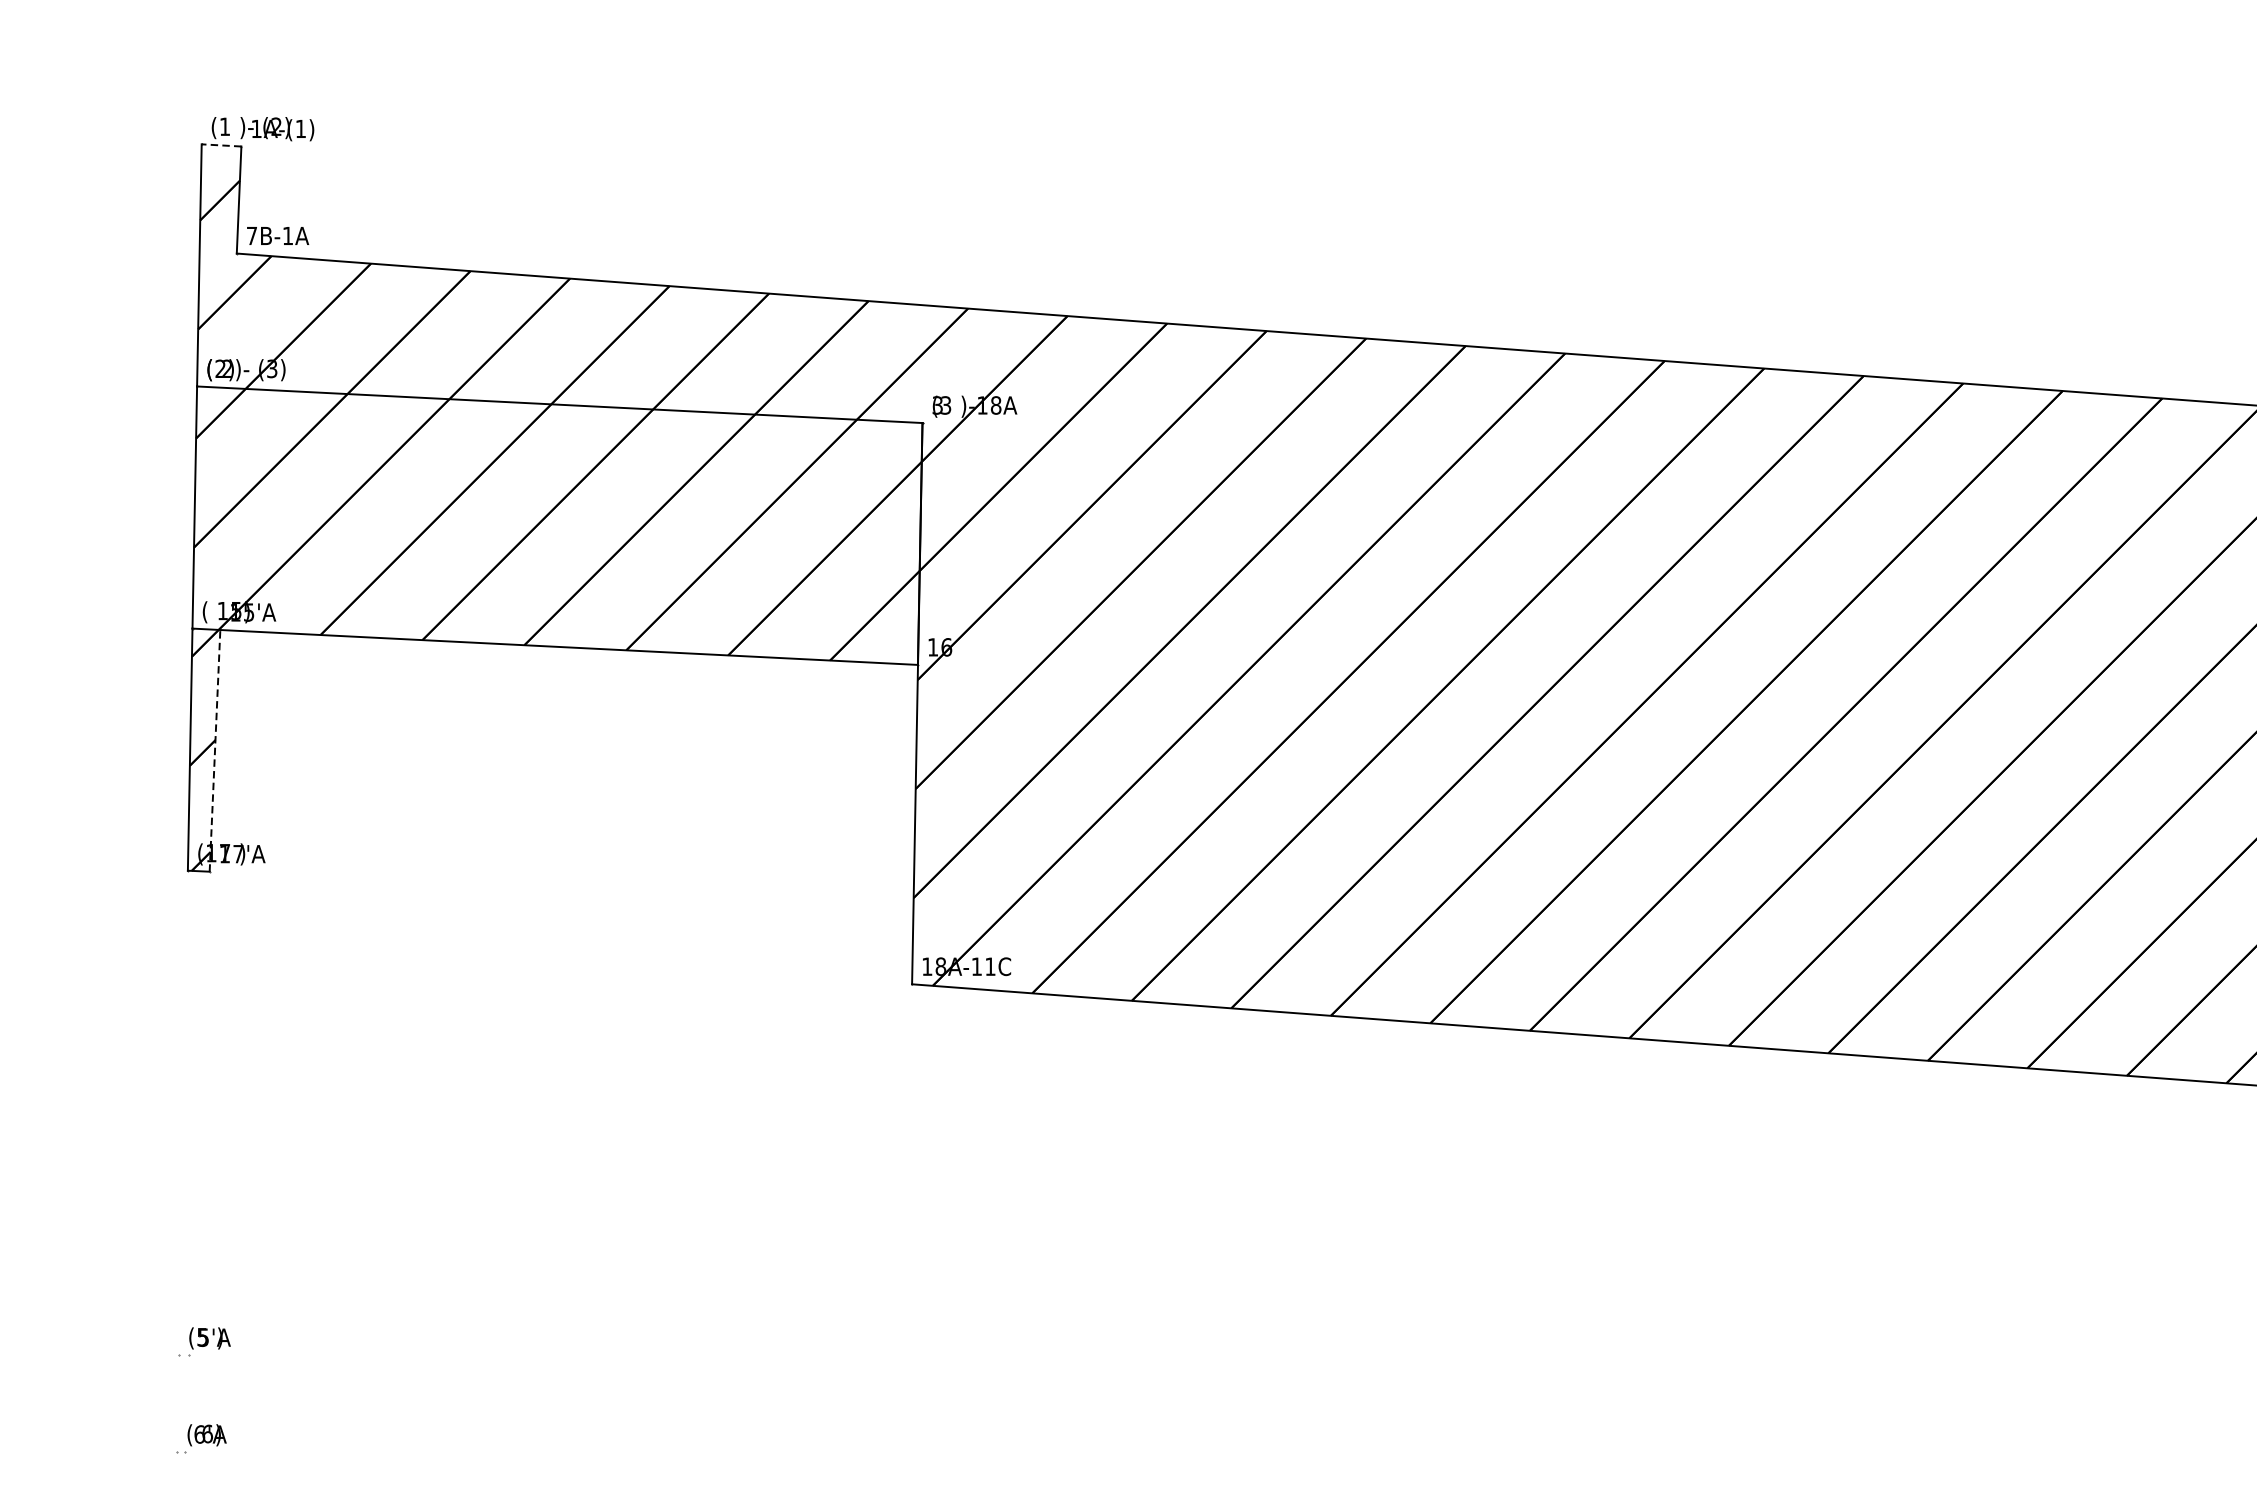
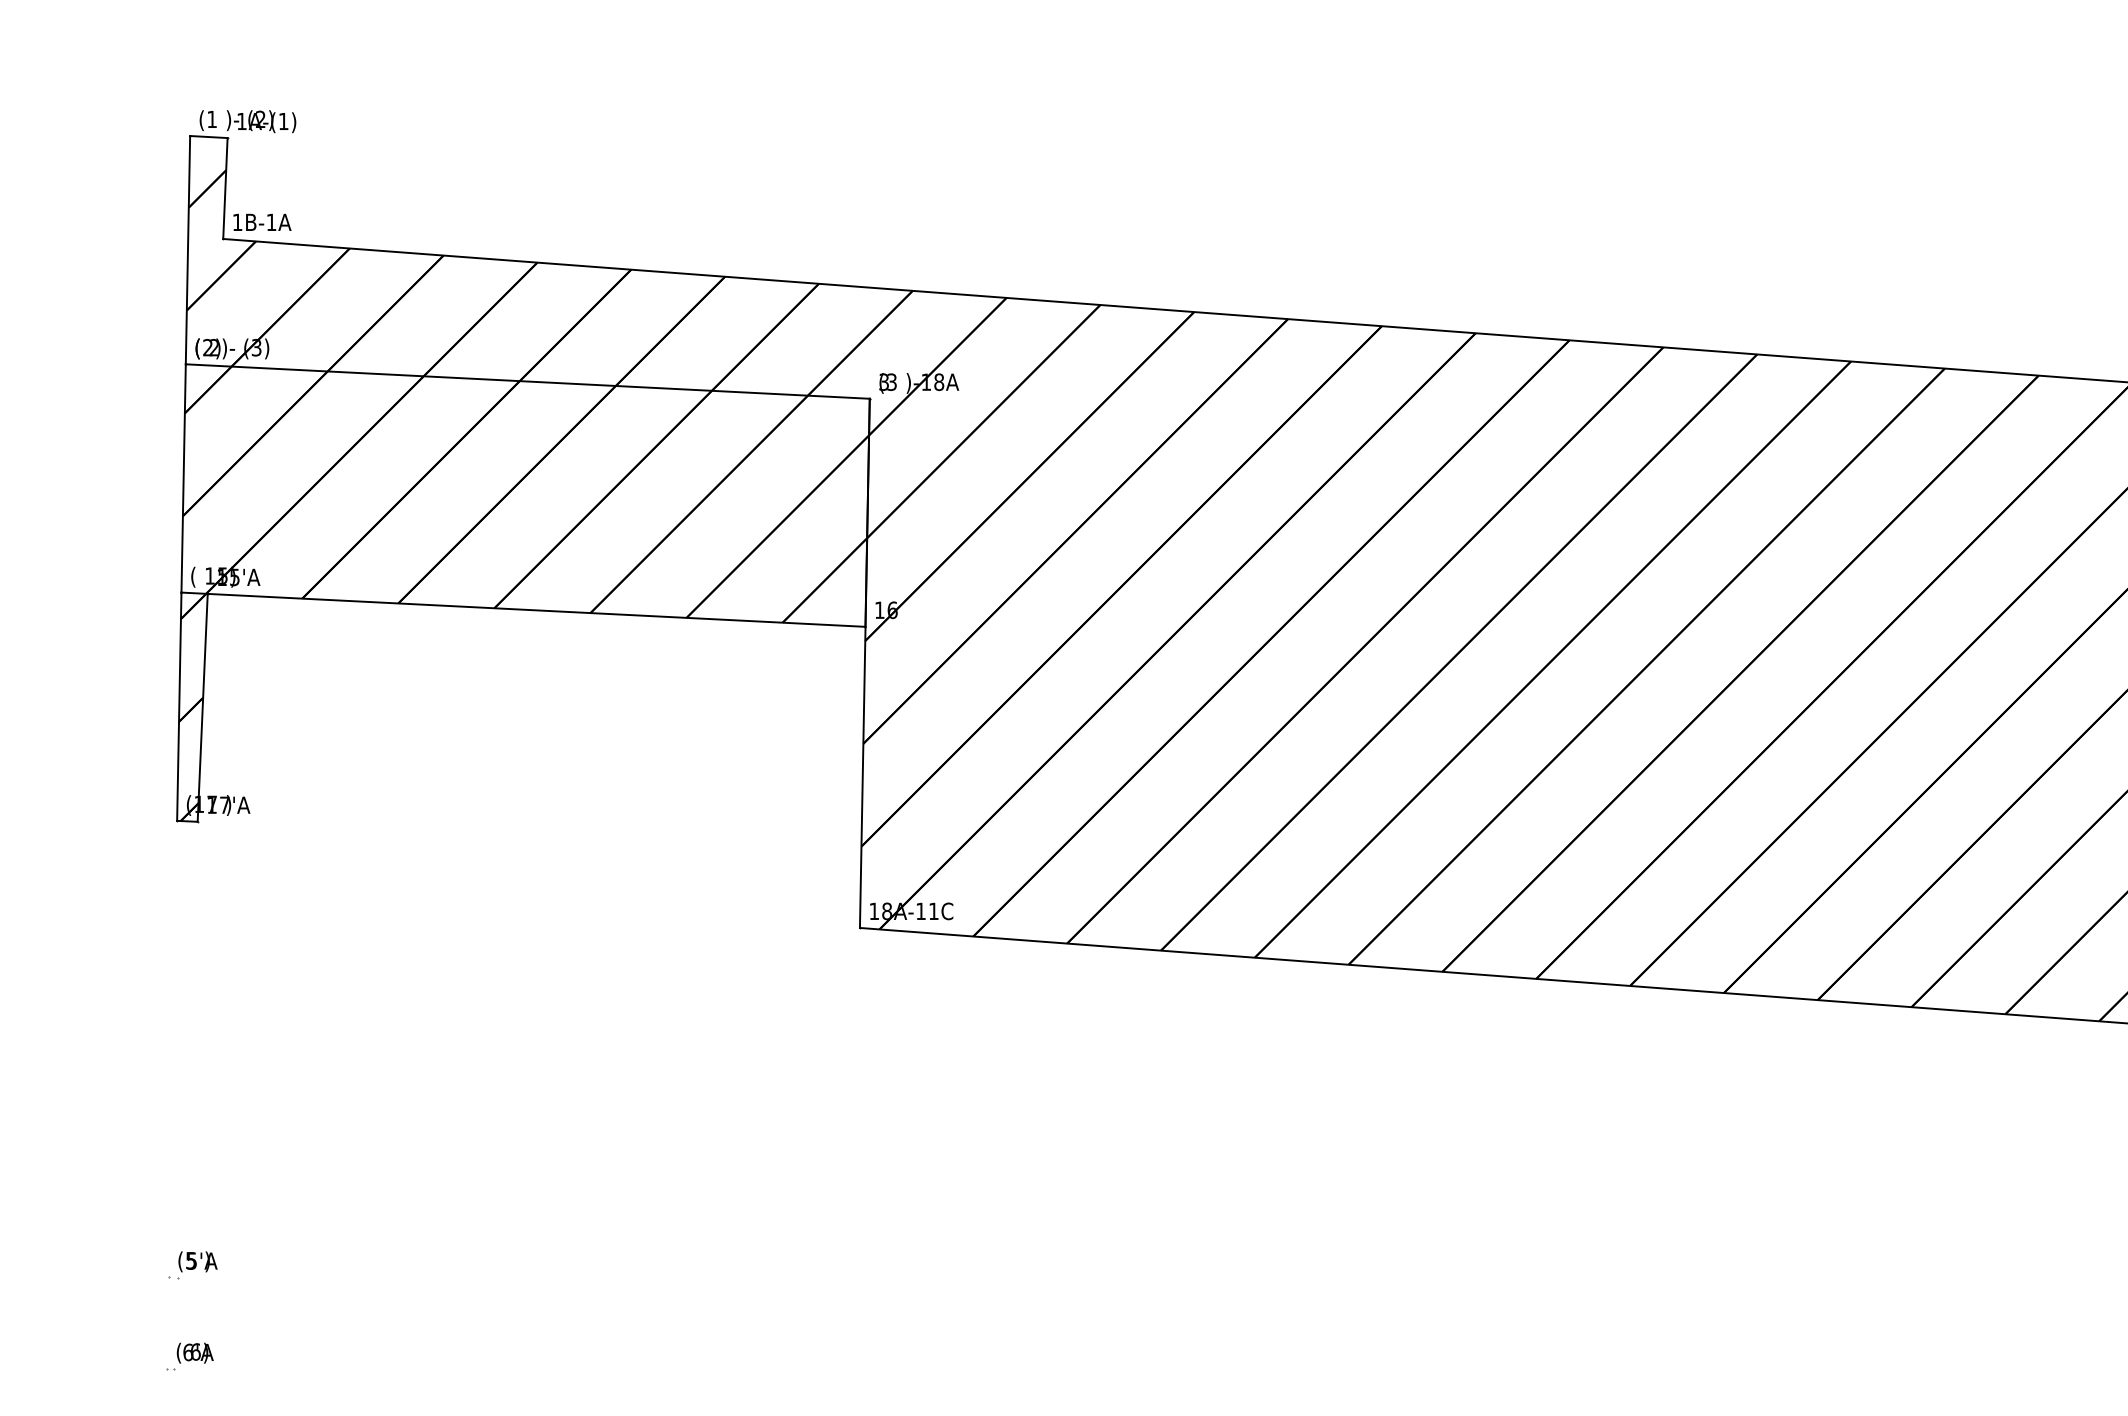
line: (221, 145) -> (208, 137), dashed -> solid
text: (251, 235) -> (237, 221), 7B-1A -> 1B-1A
line: (214, 750) -> (202, 707), dashed -> solid

